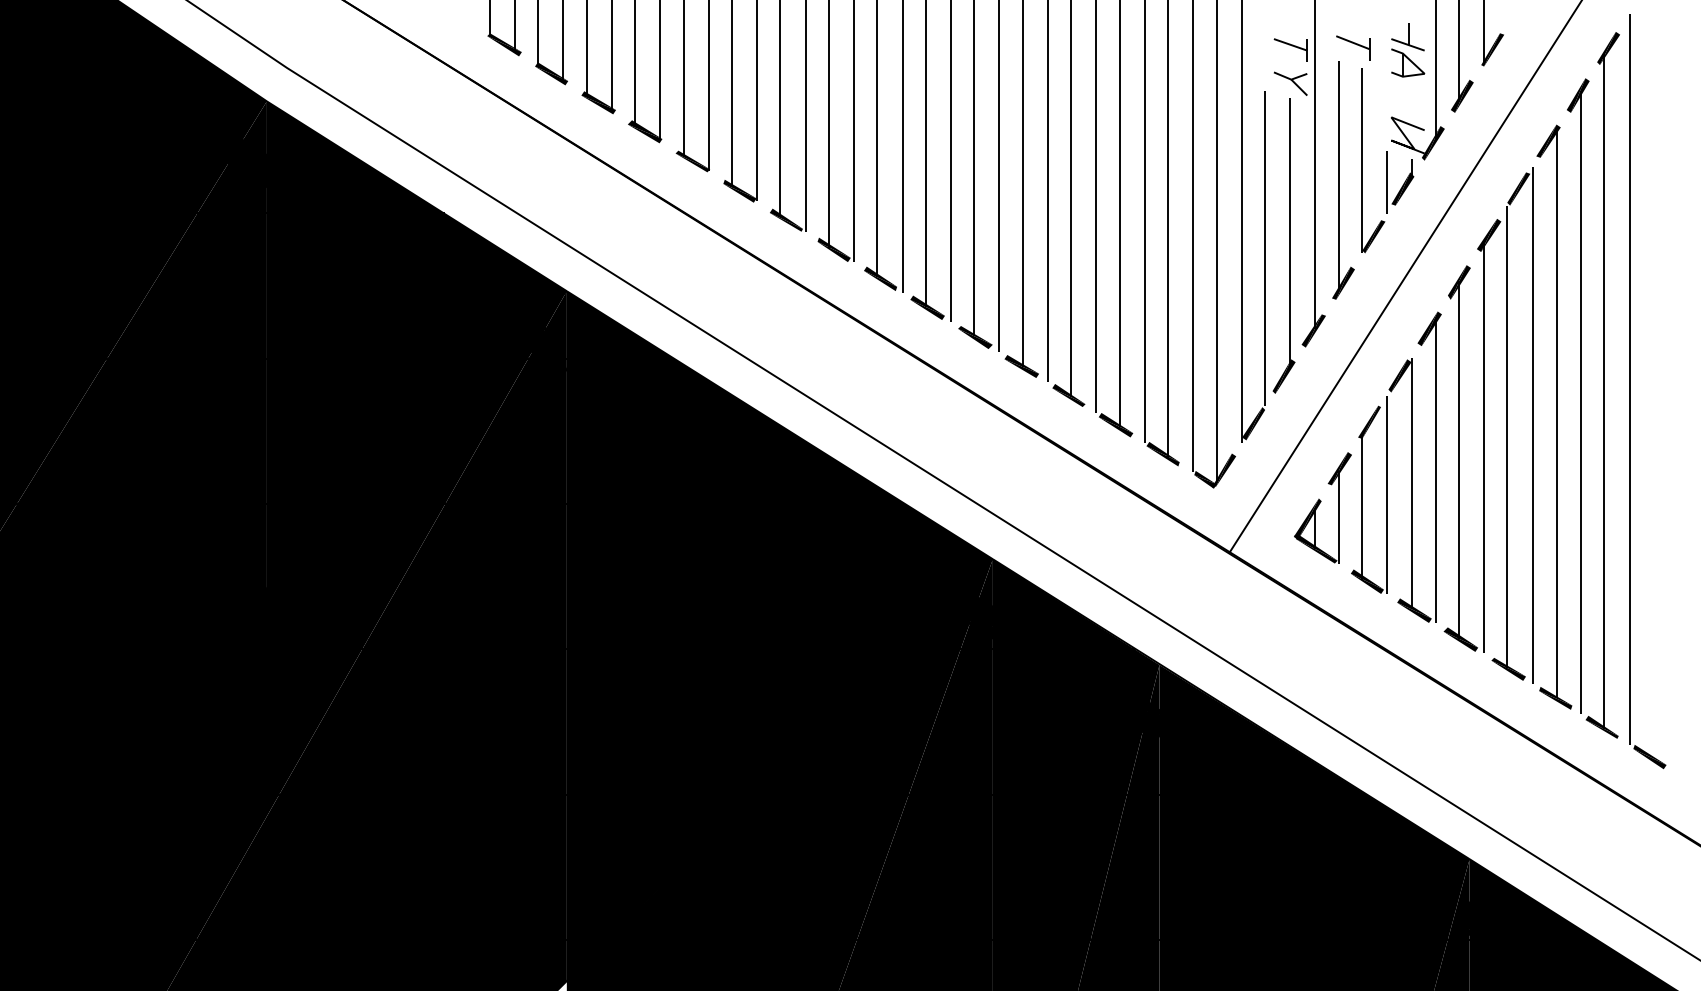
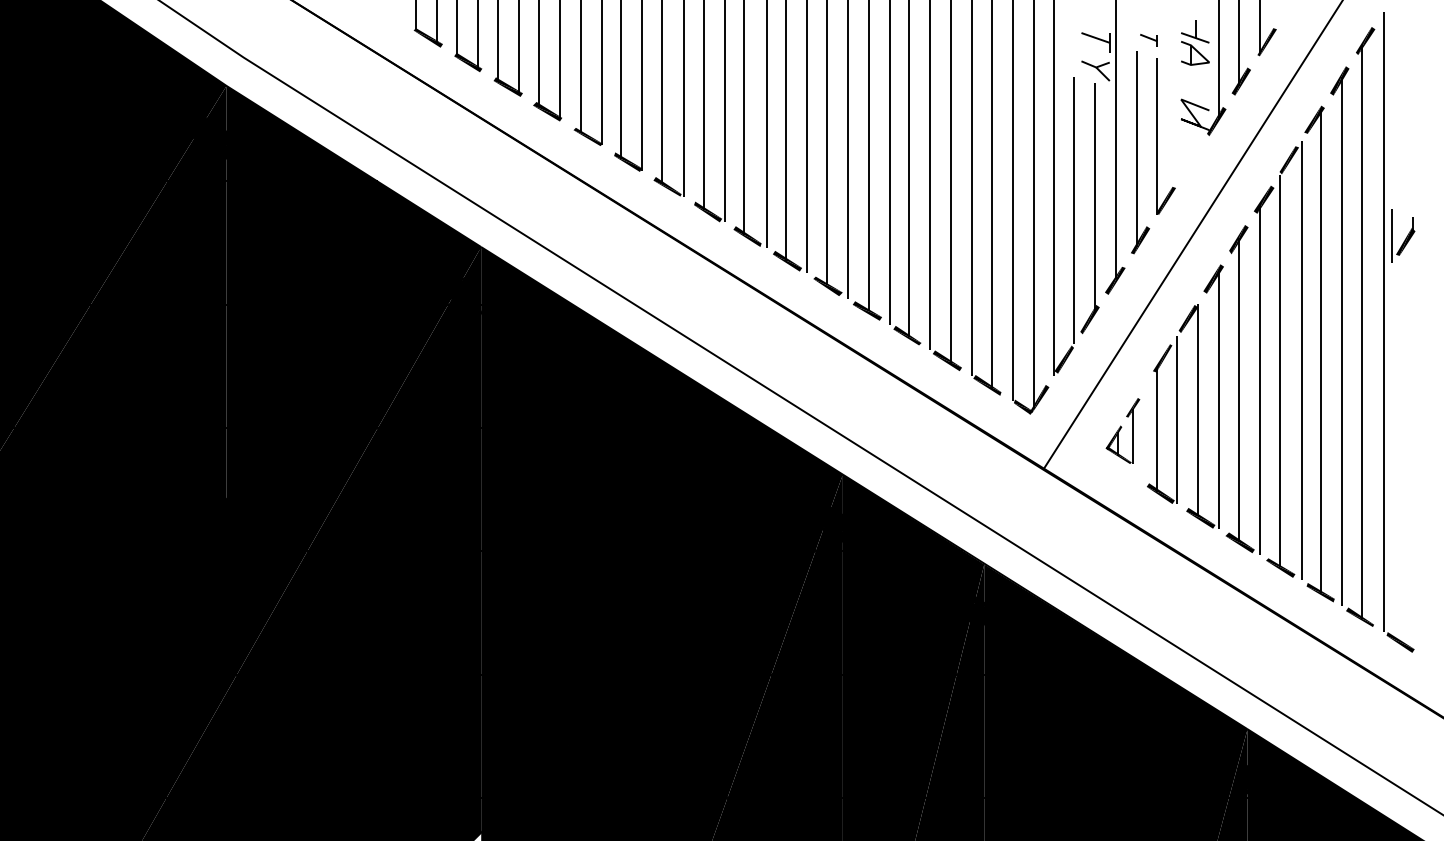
part: (1353, 47) -> (1148, 40), size x0.6
part: (1400, 182) -> (1403, 236), moved
part: (1322, 507) -> (1122, 430), size x0.7

